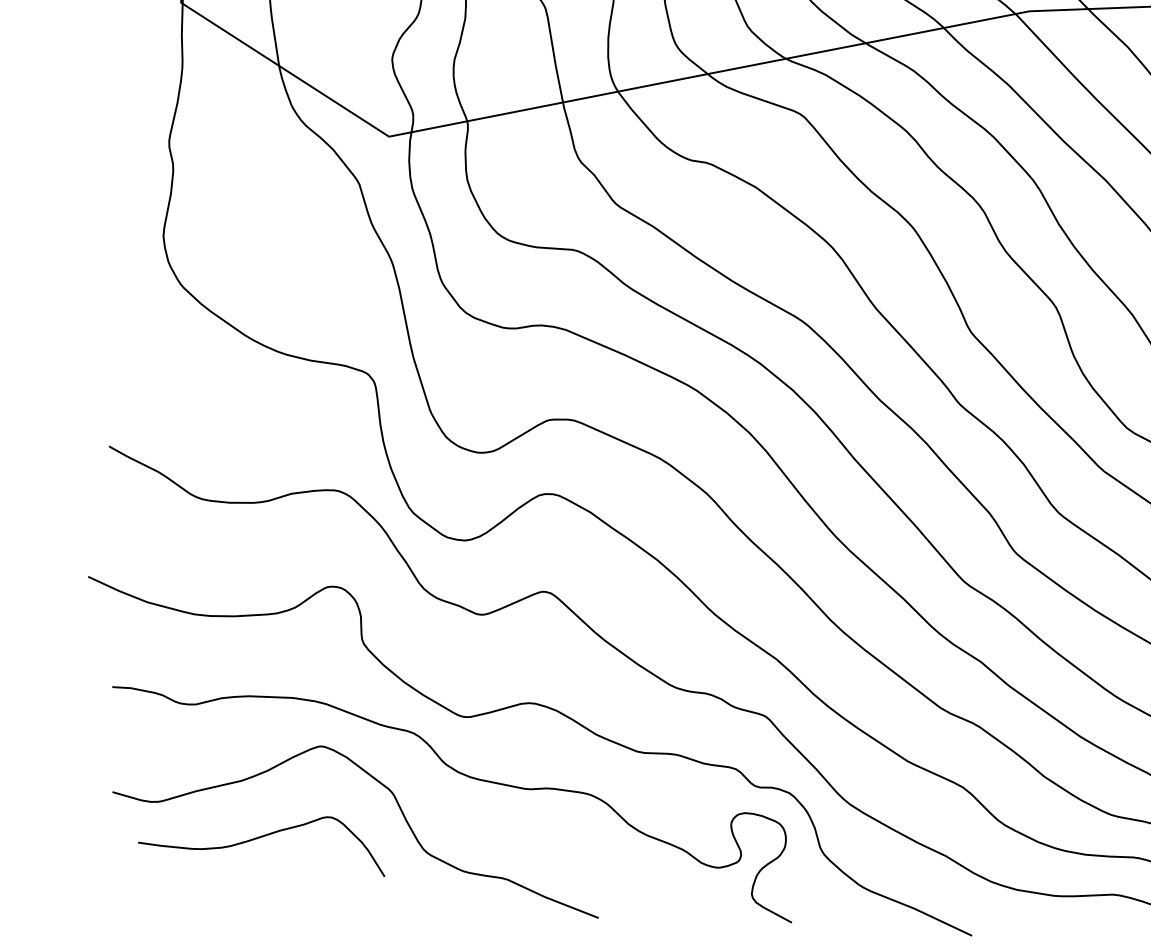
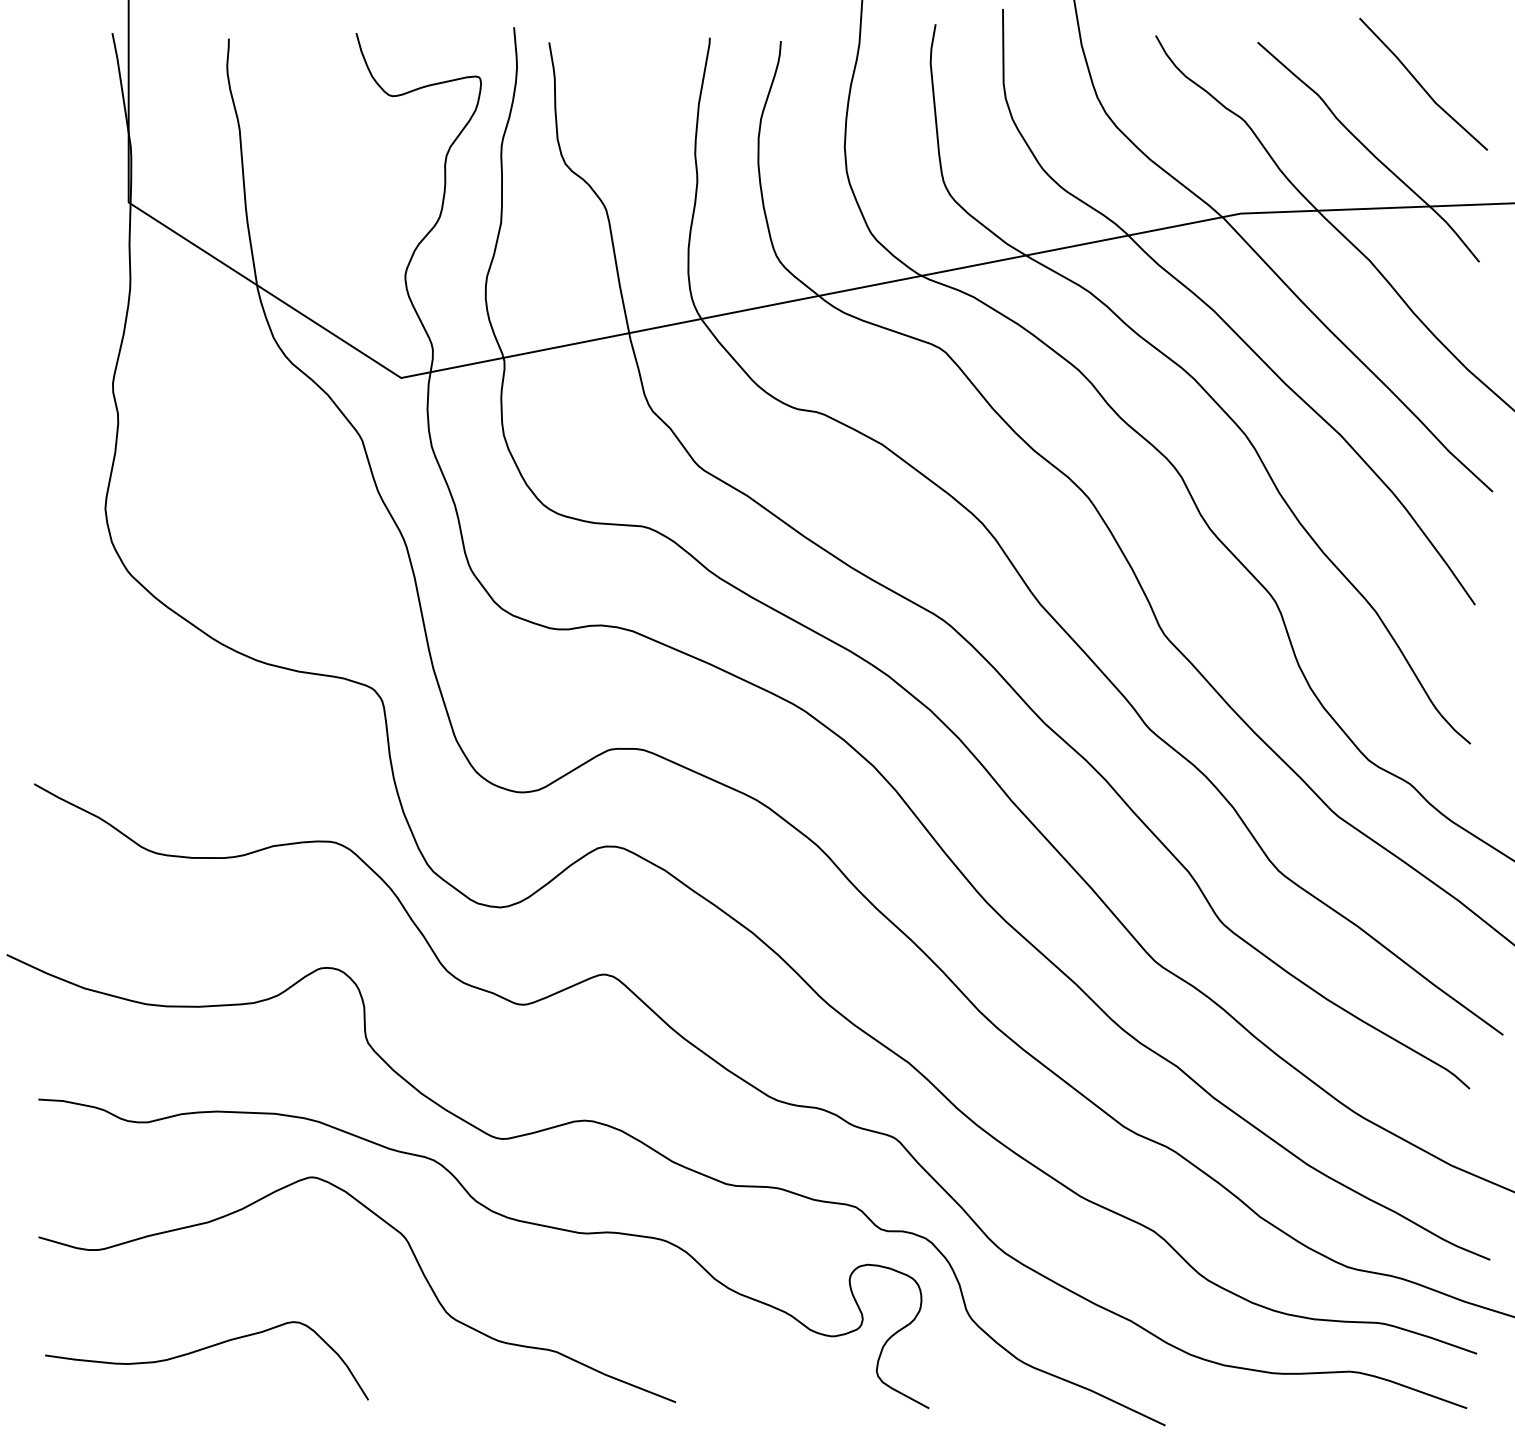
curve: (258, 838) -> (202, 1350), moved

